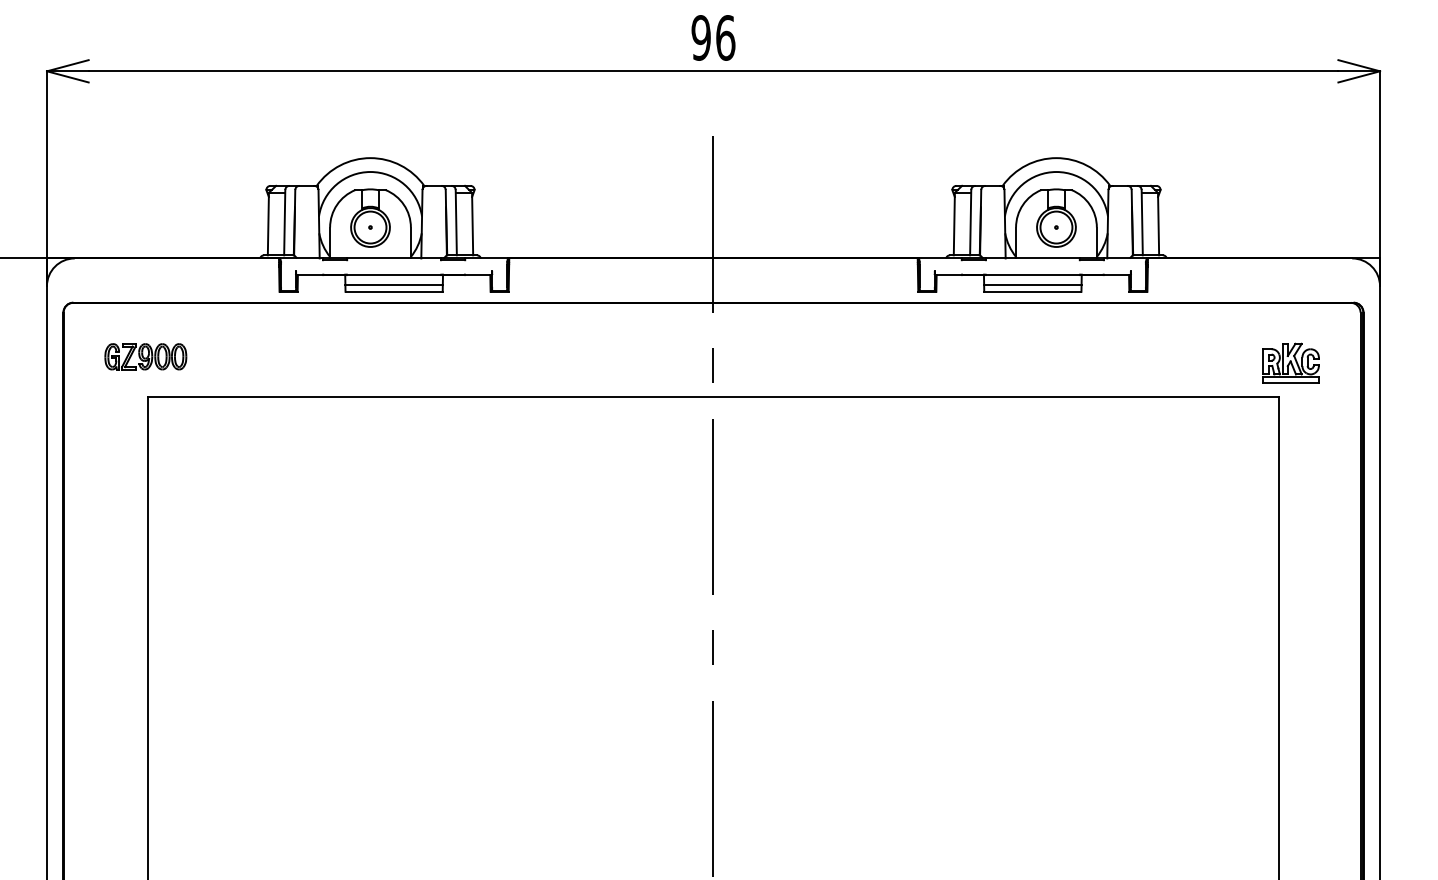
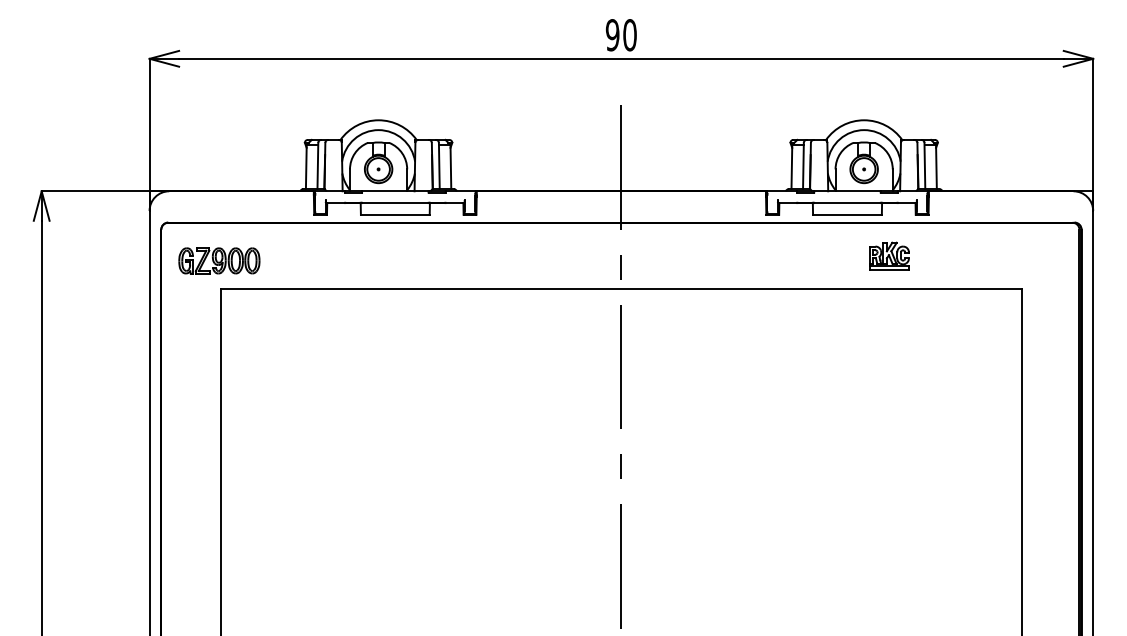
text: (724, 38) -> (629, 35), 96 -> 90
line: (392, 284) -> (394, 209), removed
line: (1031, 284) -> (846, 209), removed
part: (145, 356) -> (219, 260), size x1.4
part: (1291, 361) -> (889, 255), moved

